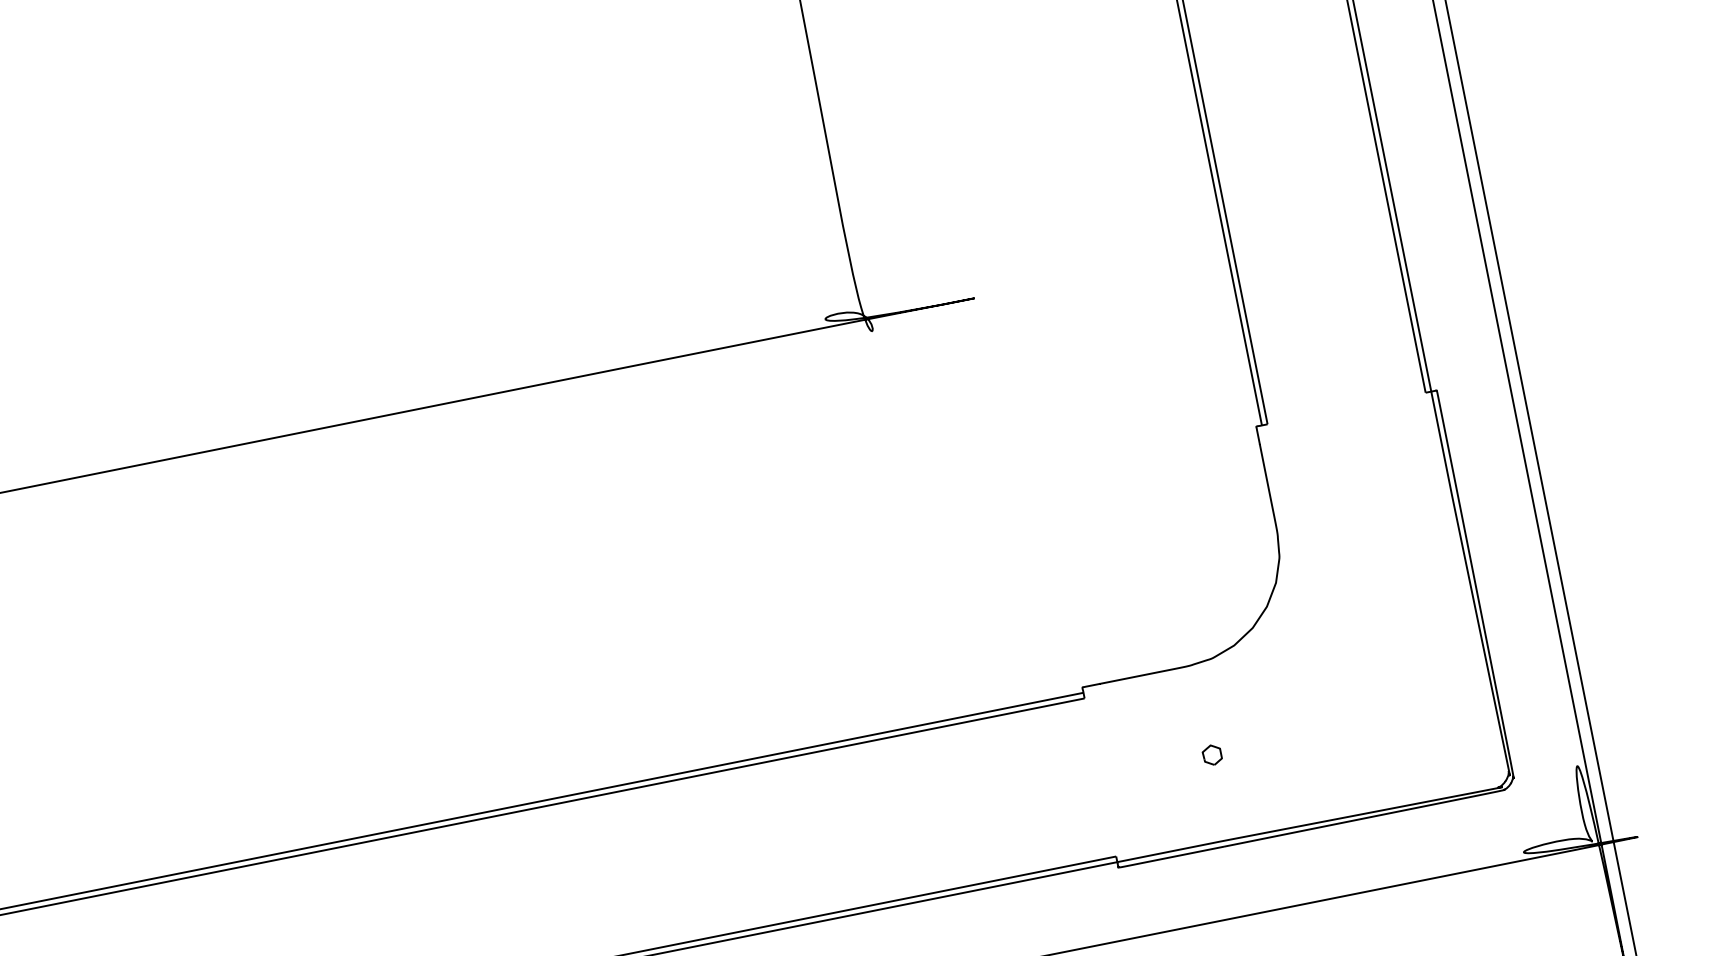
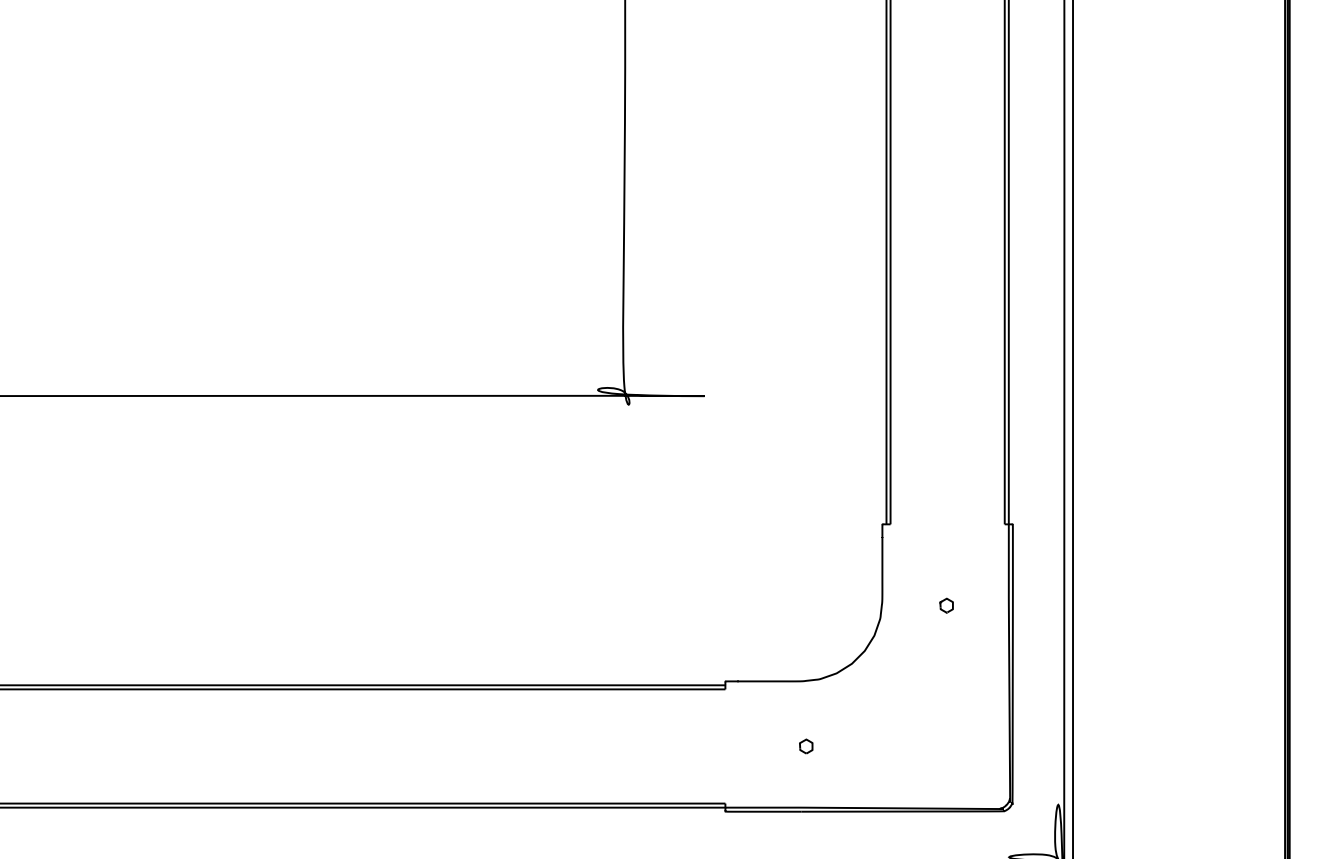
part: (1367, 521) -> (946, 605), added

